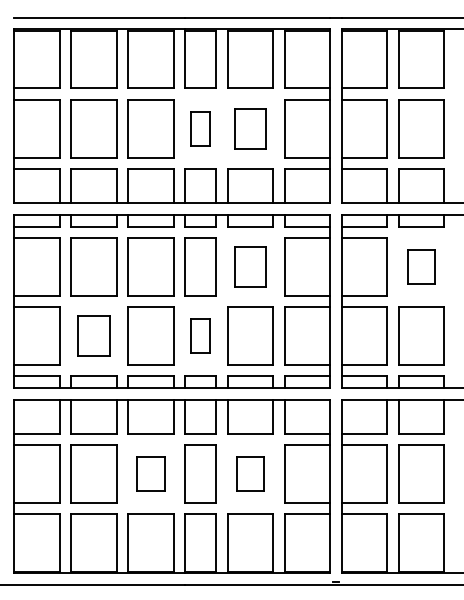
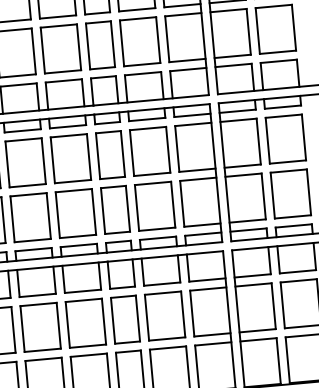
part: (200, 128) -> (100, 45), size x1.67
part: (250, 128) -> (140, 41), size x1.43
part: (250, 266) -> (150, 151), size x1.43
part: (421, 266) -> (285, 138), size x1.67
part: (93, 335) -> (30, 217), size x1.43
part: (200, 335) -> (115, 209), size x1.67
part: (150, 473) -> (85, 322), size x1.67
part: (250, 473) -> (165, 315), size x1.67

